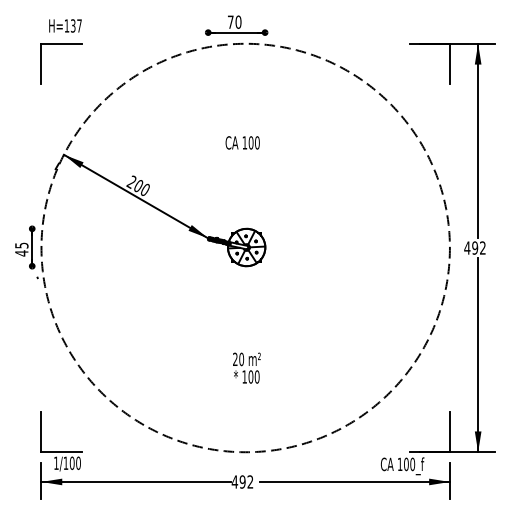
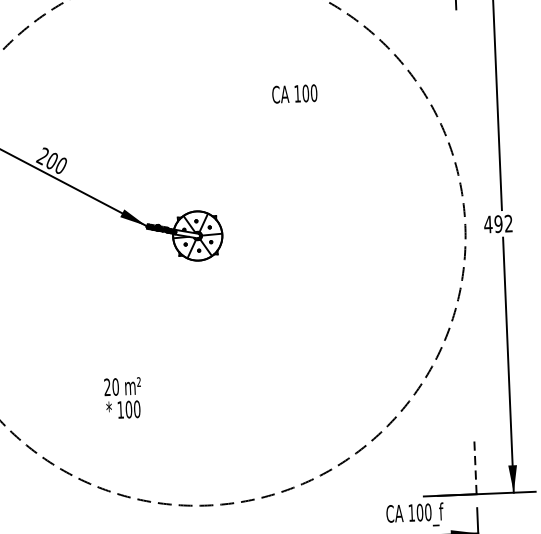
text: (242, 142) -> (294, 93), moved
text: (246, 367) -> (122, 397), moved
line: (449, 432) -> (474, 468), solid -> dashed

